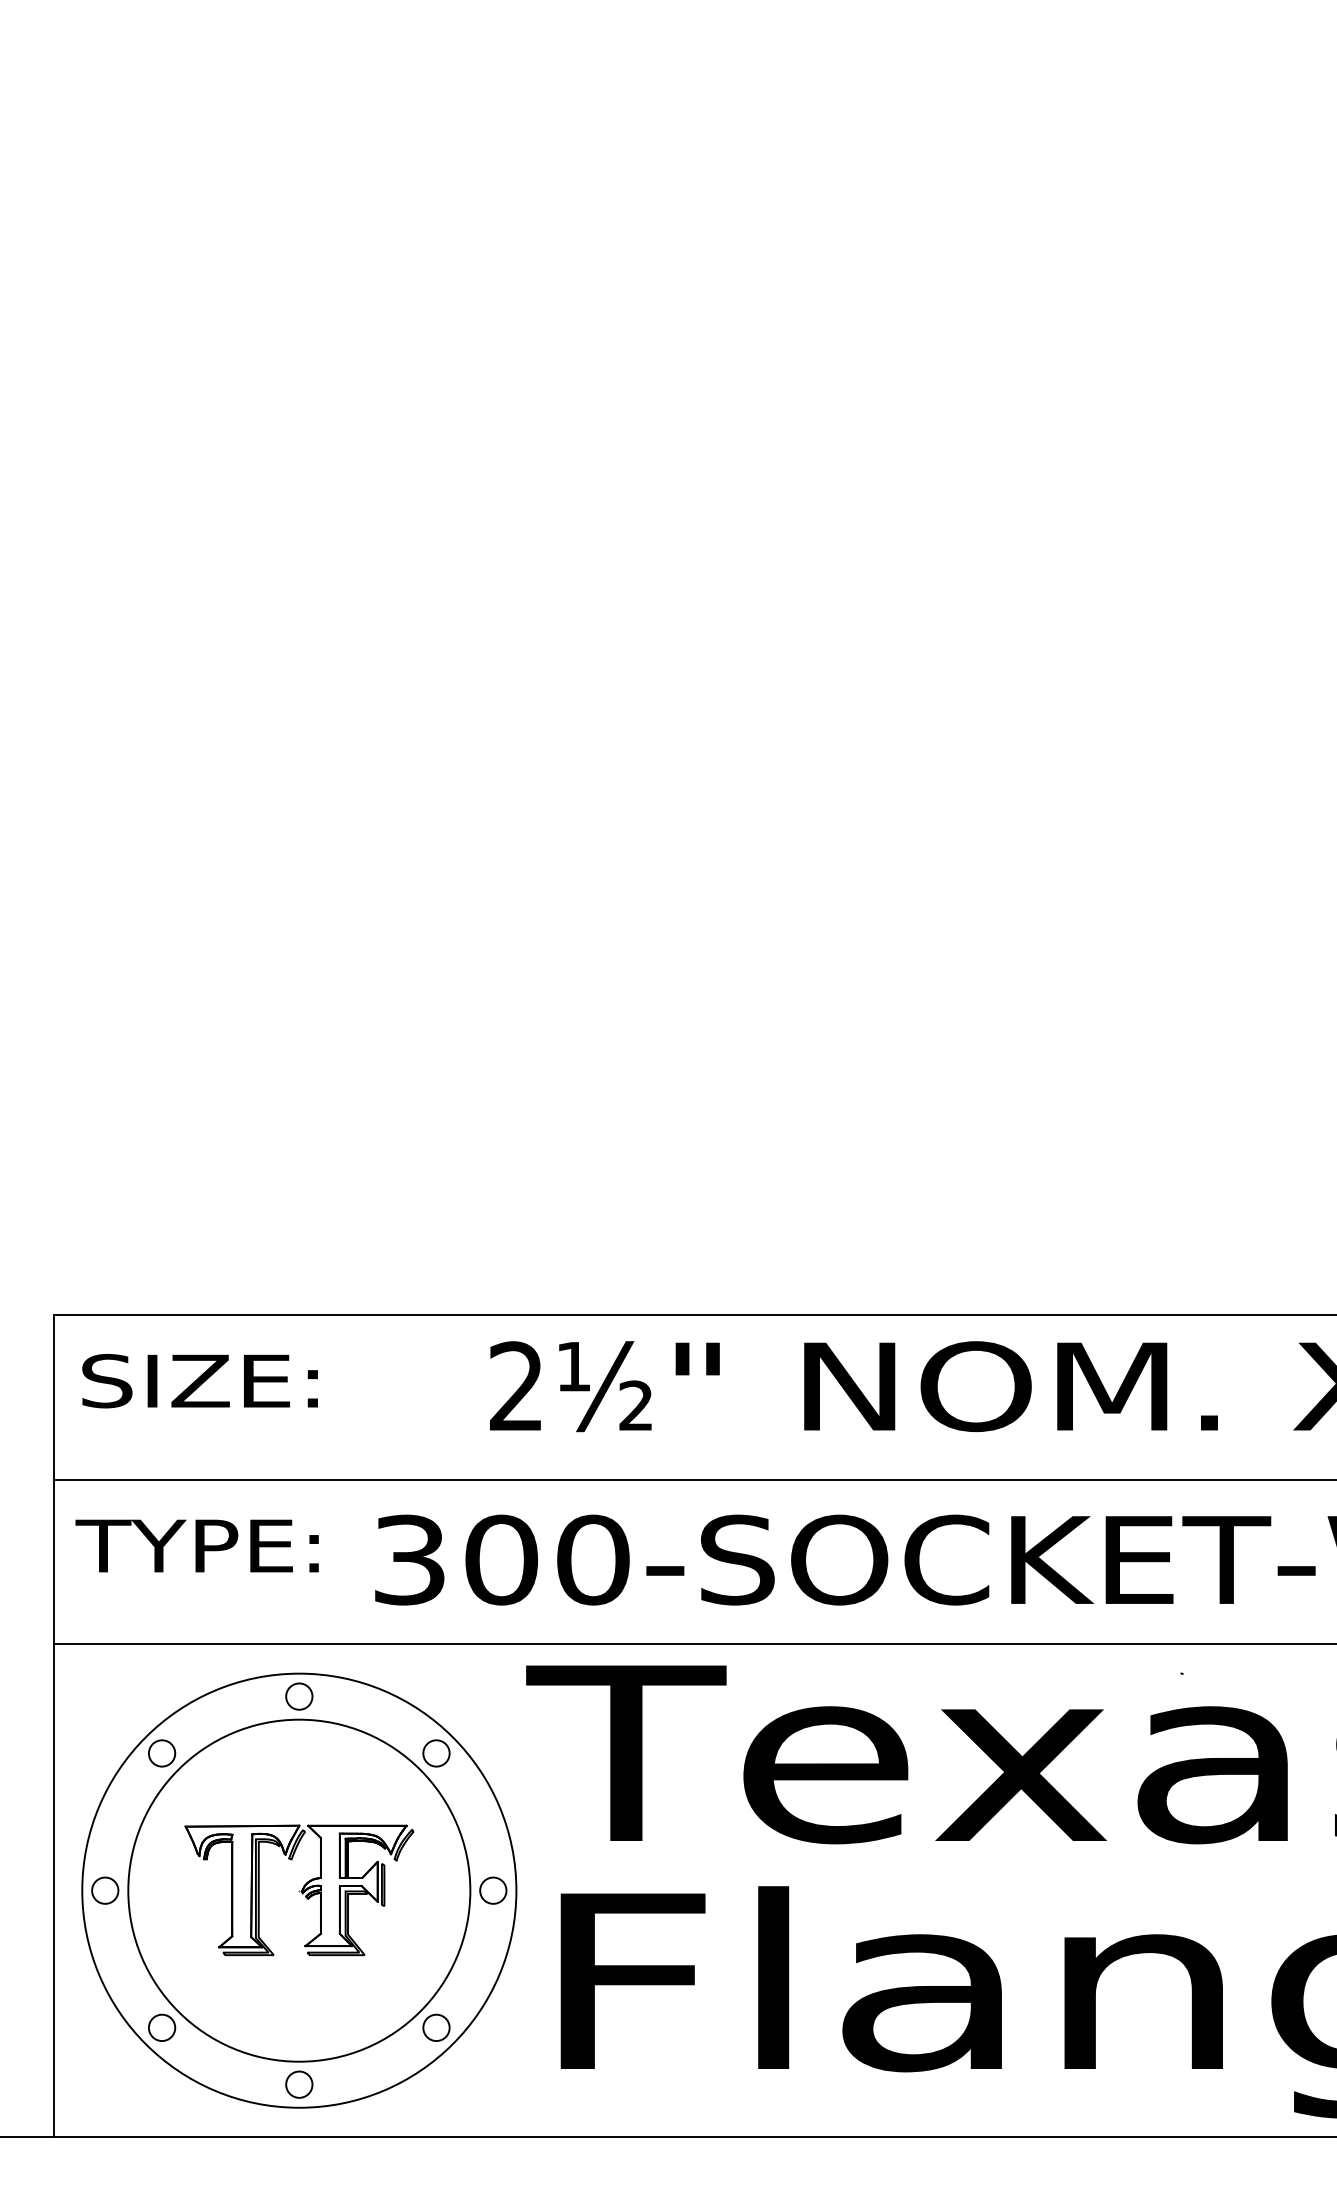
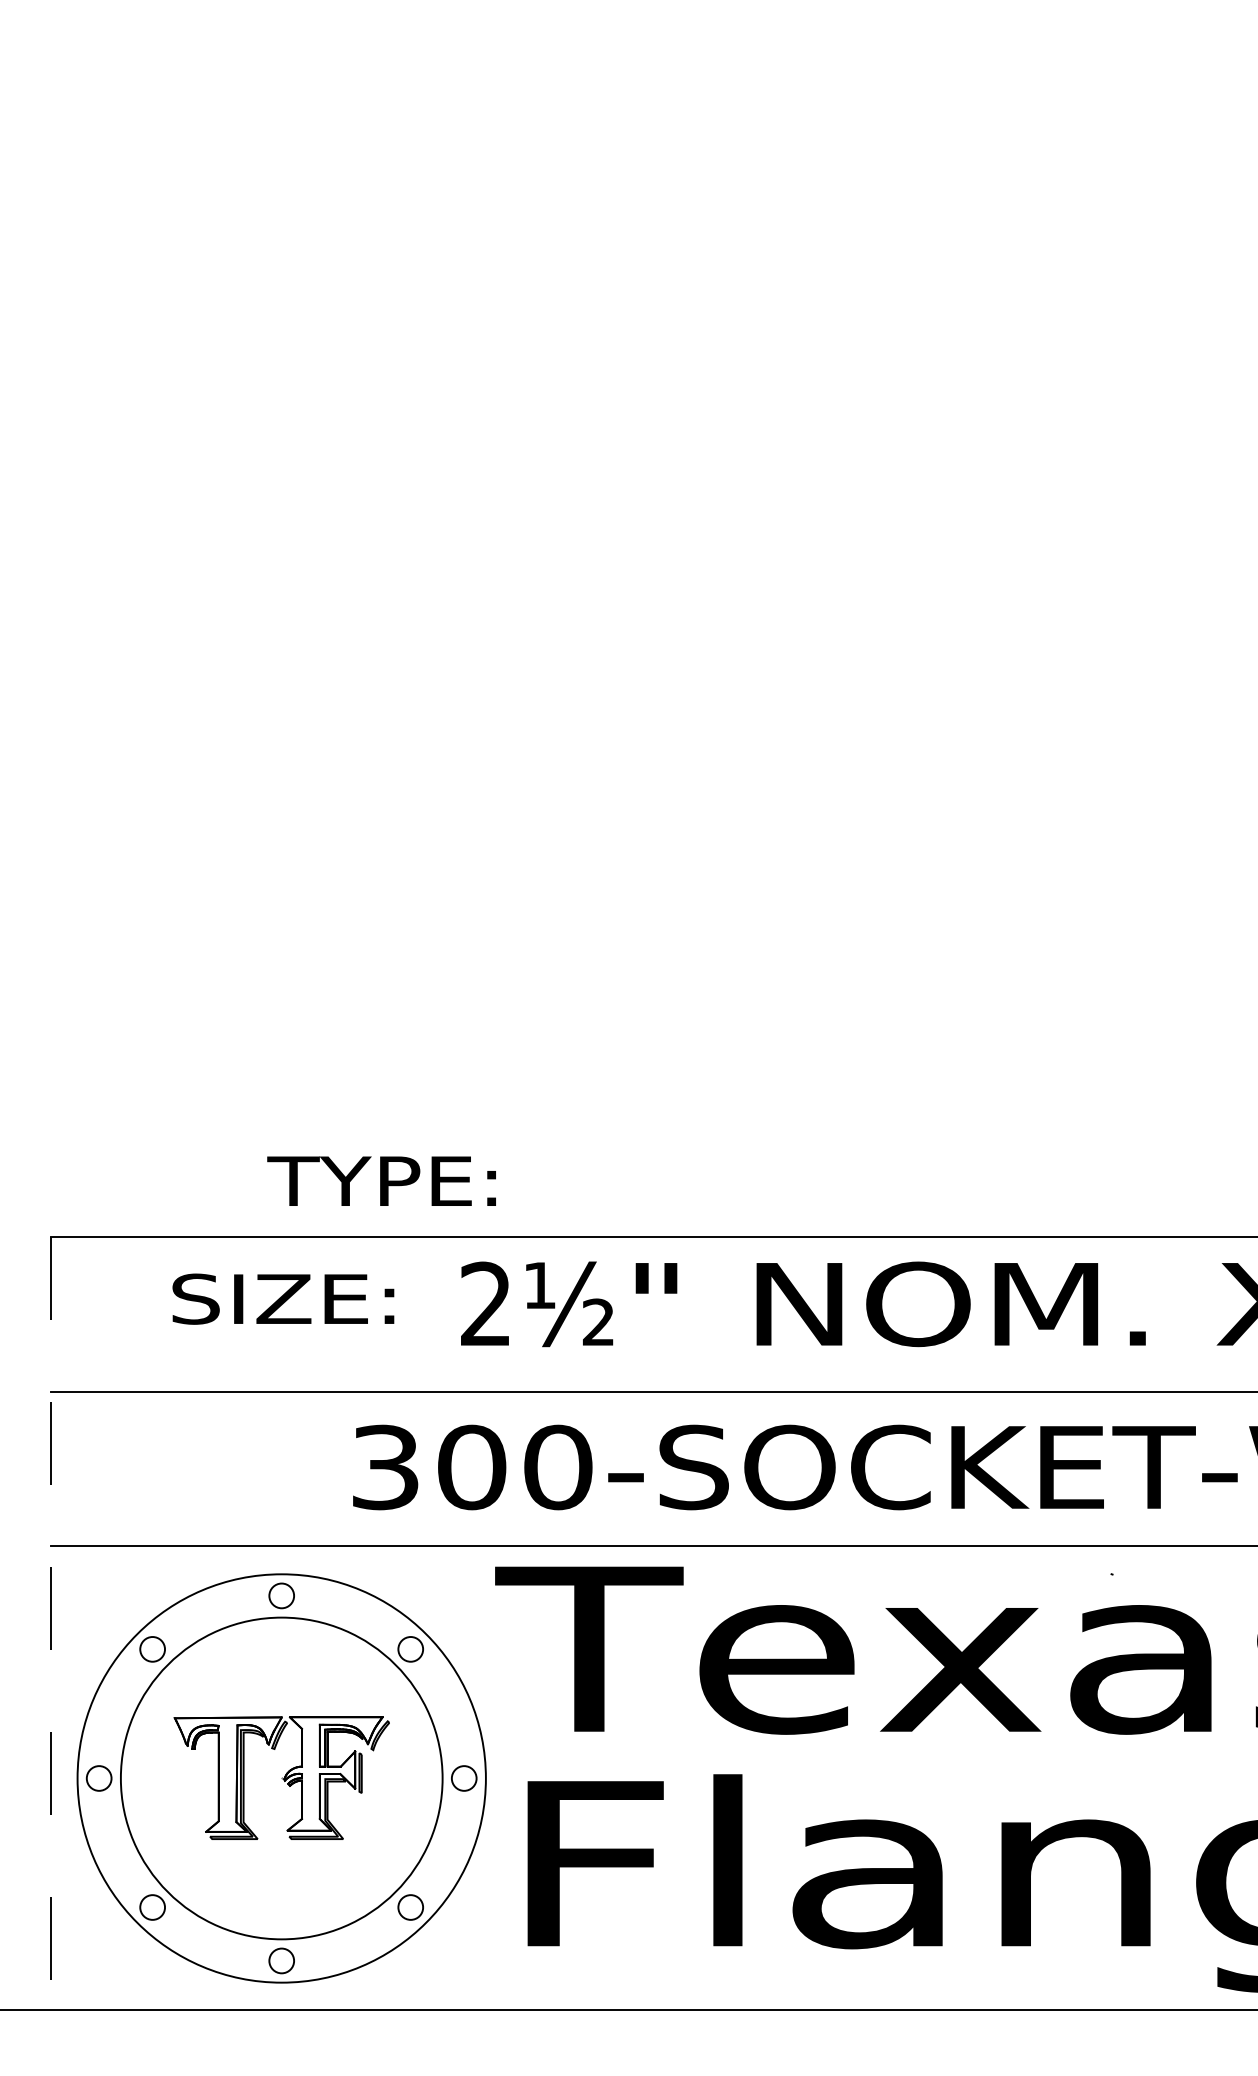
text: (200, 1380) -> (283, 1298), moved
text: (197, 1545) -> (381, 1180), moved
line: (53, 1725) -> (50, 1623), solid -> dashed

